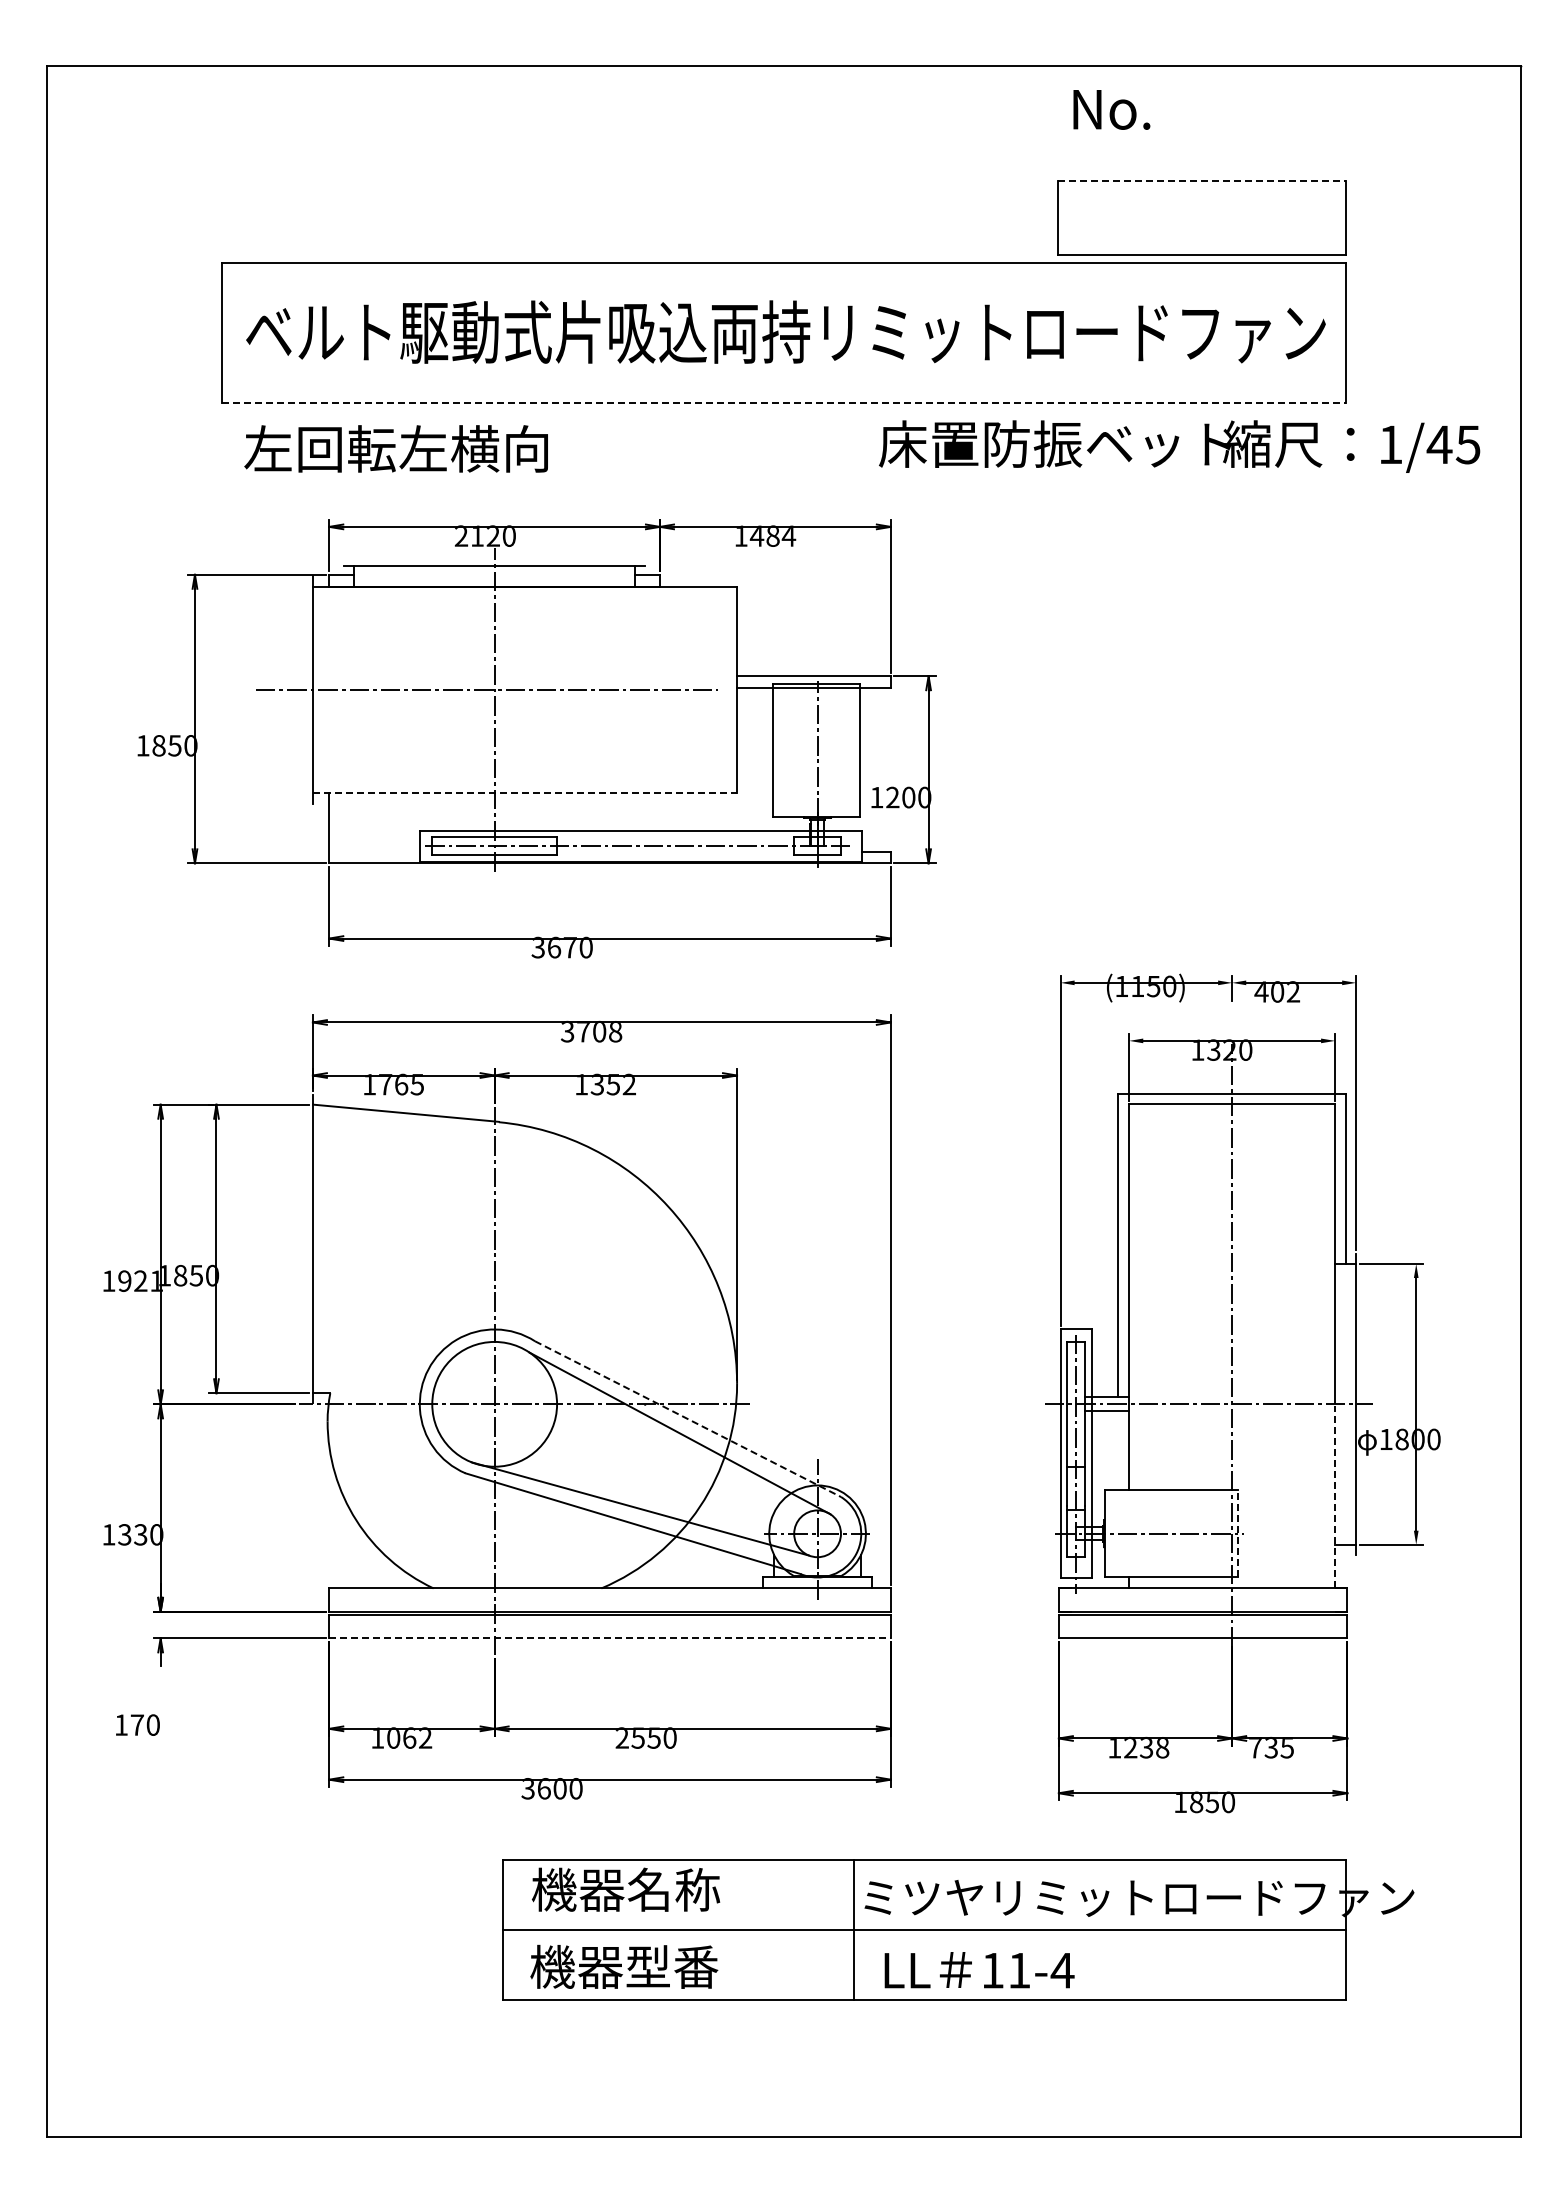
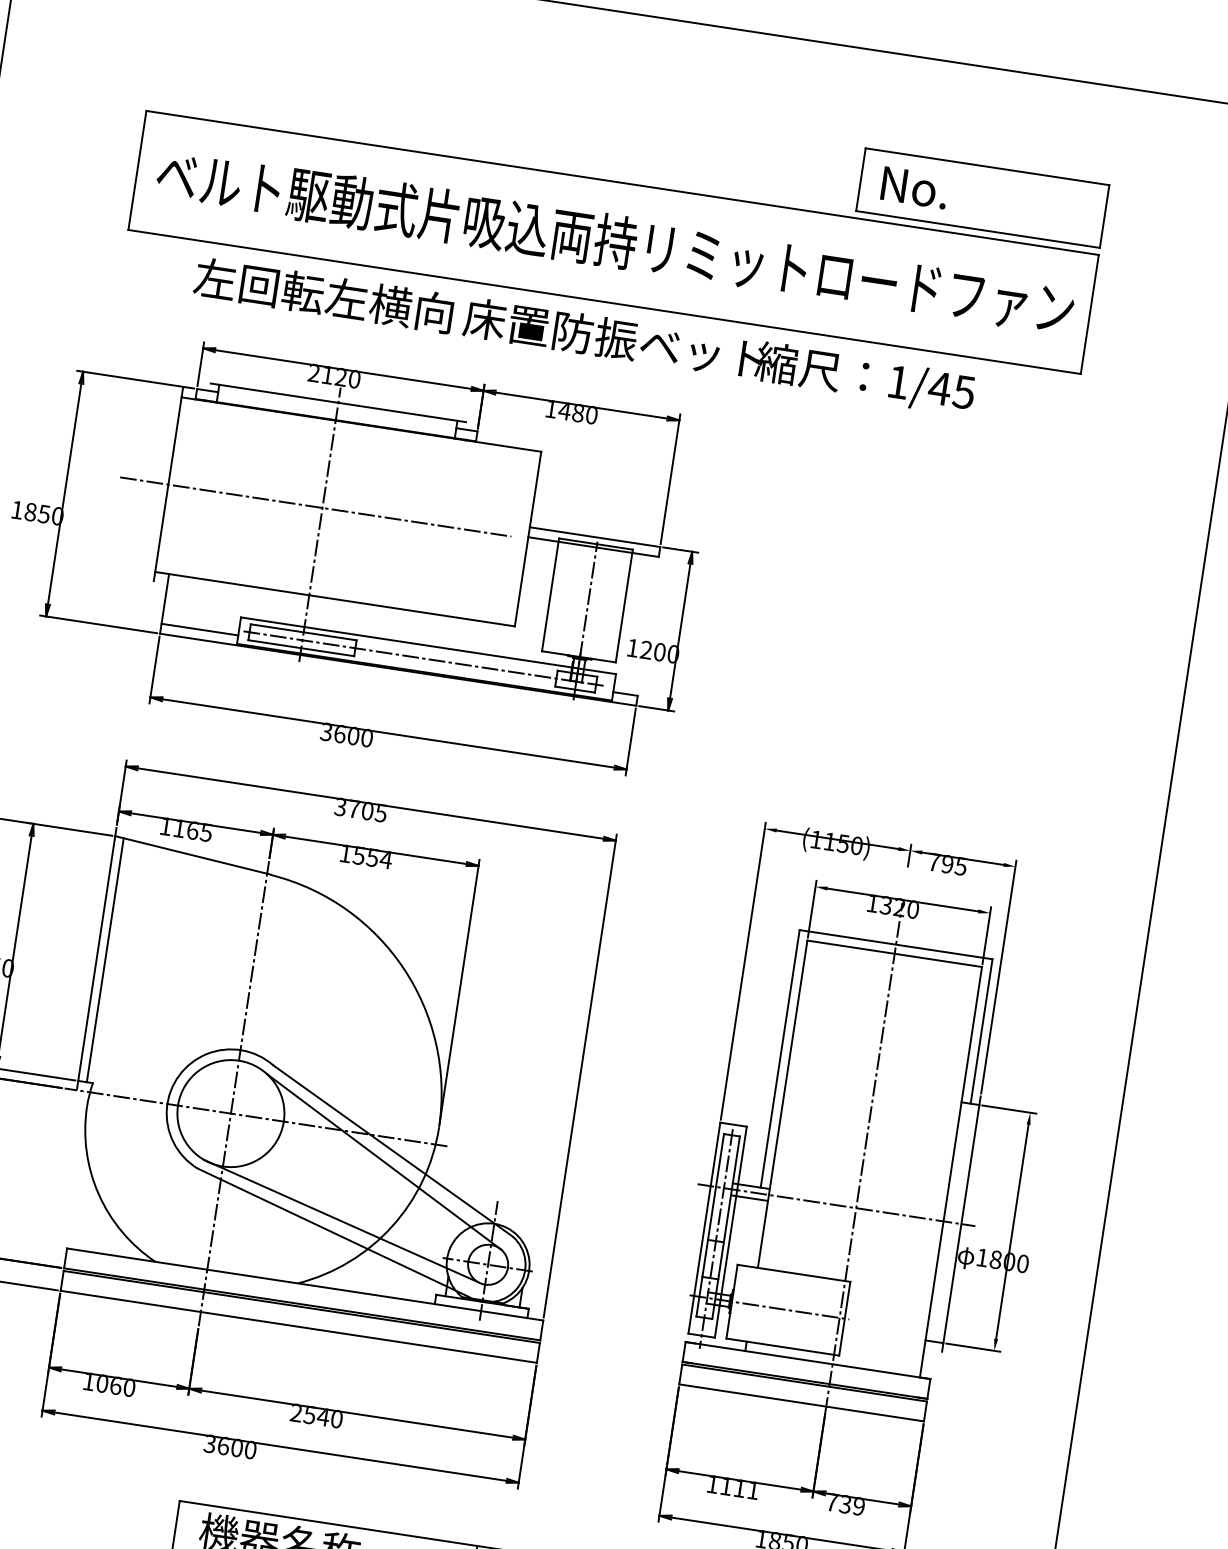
text: (1111, 109) -> (914, 187), moved
line: (1201, 180) -> (987, 166), dashed -> solid
line: (784, 403) -> (605, 302), dashed -> solid
text: (1179, 446) -> (719, 356), moved
text: (395, 448) -> (323, 295), moved
text: (788, 535) -> (591, 414), 1484 -> 1480
line: (525, 793) -> (335, 599), dashed -> solid
line: (374, 851) -> (199, 629), added
text: (569, 947) -> (352, 735), 3670 -> 3600
text: (1277, 991) -> (947, 863), 402 -> 795
text: (615, 1032) -> (381, 813), 3708 -> 3705
text: (385, 1084) -> (179, 828), 1765 -> 1165
text: (614, 1084) -> (373, 857), 1352 -> 1554
line: (323, 1249) -> (105, 960), added
line: (688, 1419) -> (393, 1151), dashed -> solid
line: (1335, 1496) -> (932, 1299), dashed -> solid
line: (1238, 1533) -> (845, 1318), dashed -> solid
line: (610, 1638) -> (299, 1327), dashed -> solid
text: (425, 1737) -> (129, 1387), 1062 -> 1060
text: (654, 1737) -> (323, 1416), 2550 -> 2540
text: (1146, 1747) -> (739, 1488), 1238 -> 1111
text: (1286, 1747) -> (858, 1506), 735 -> 739

